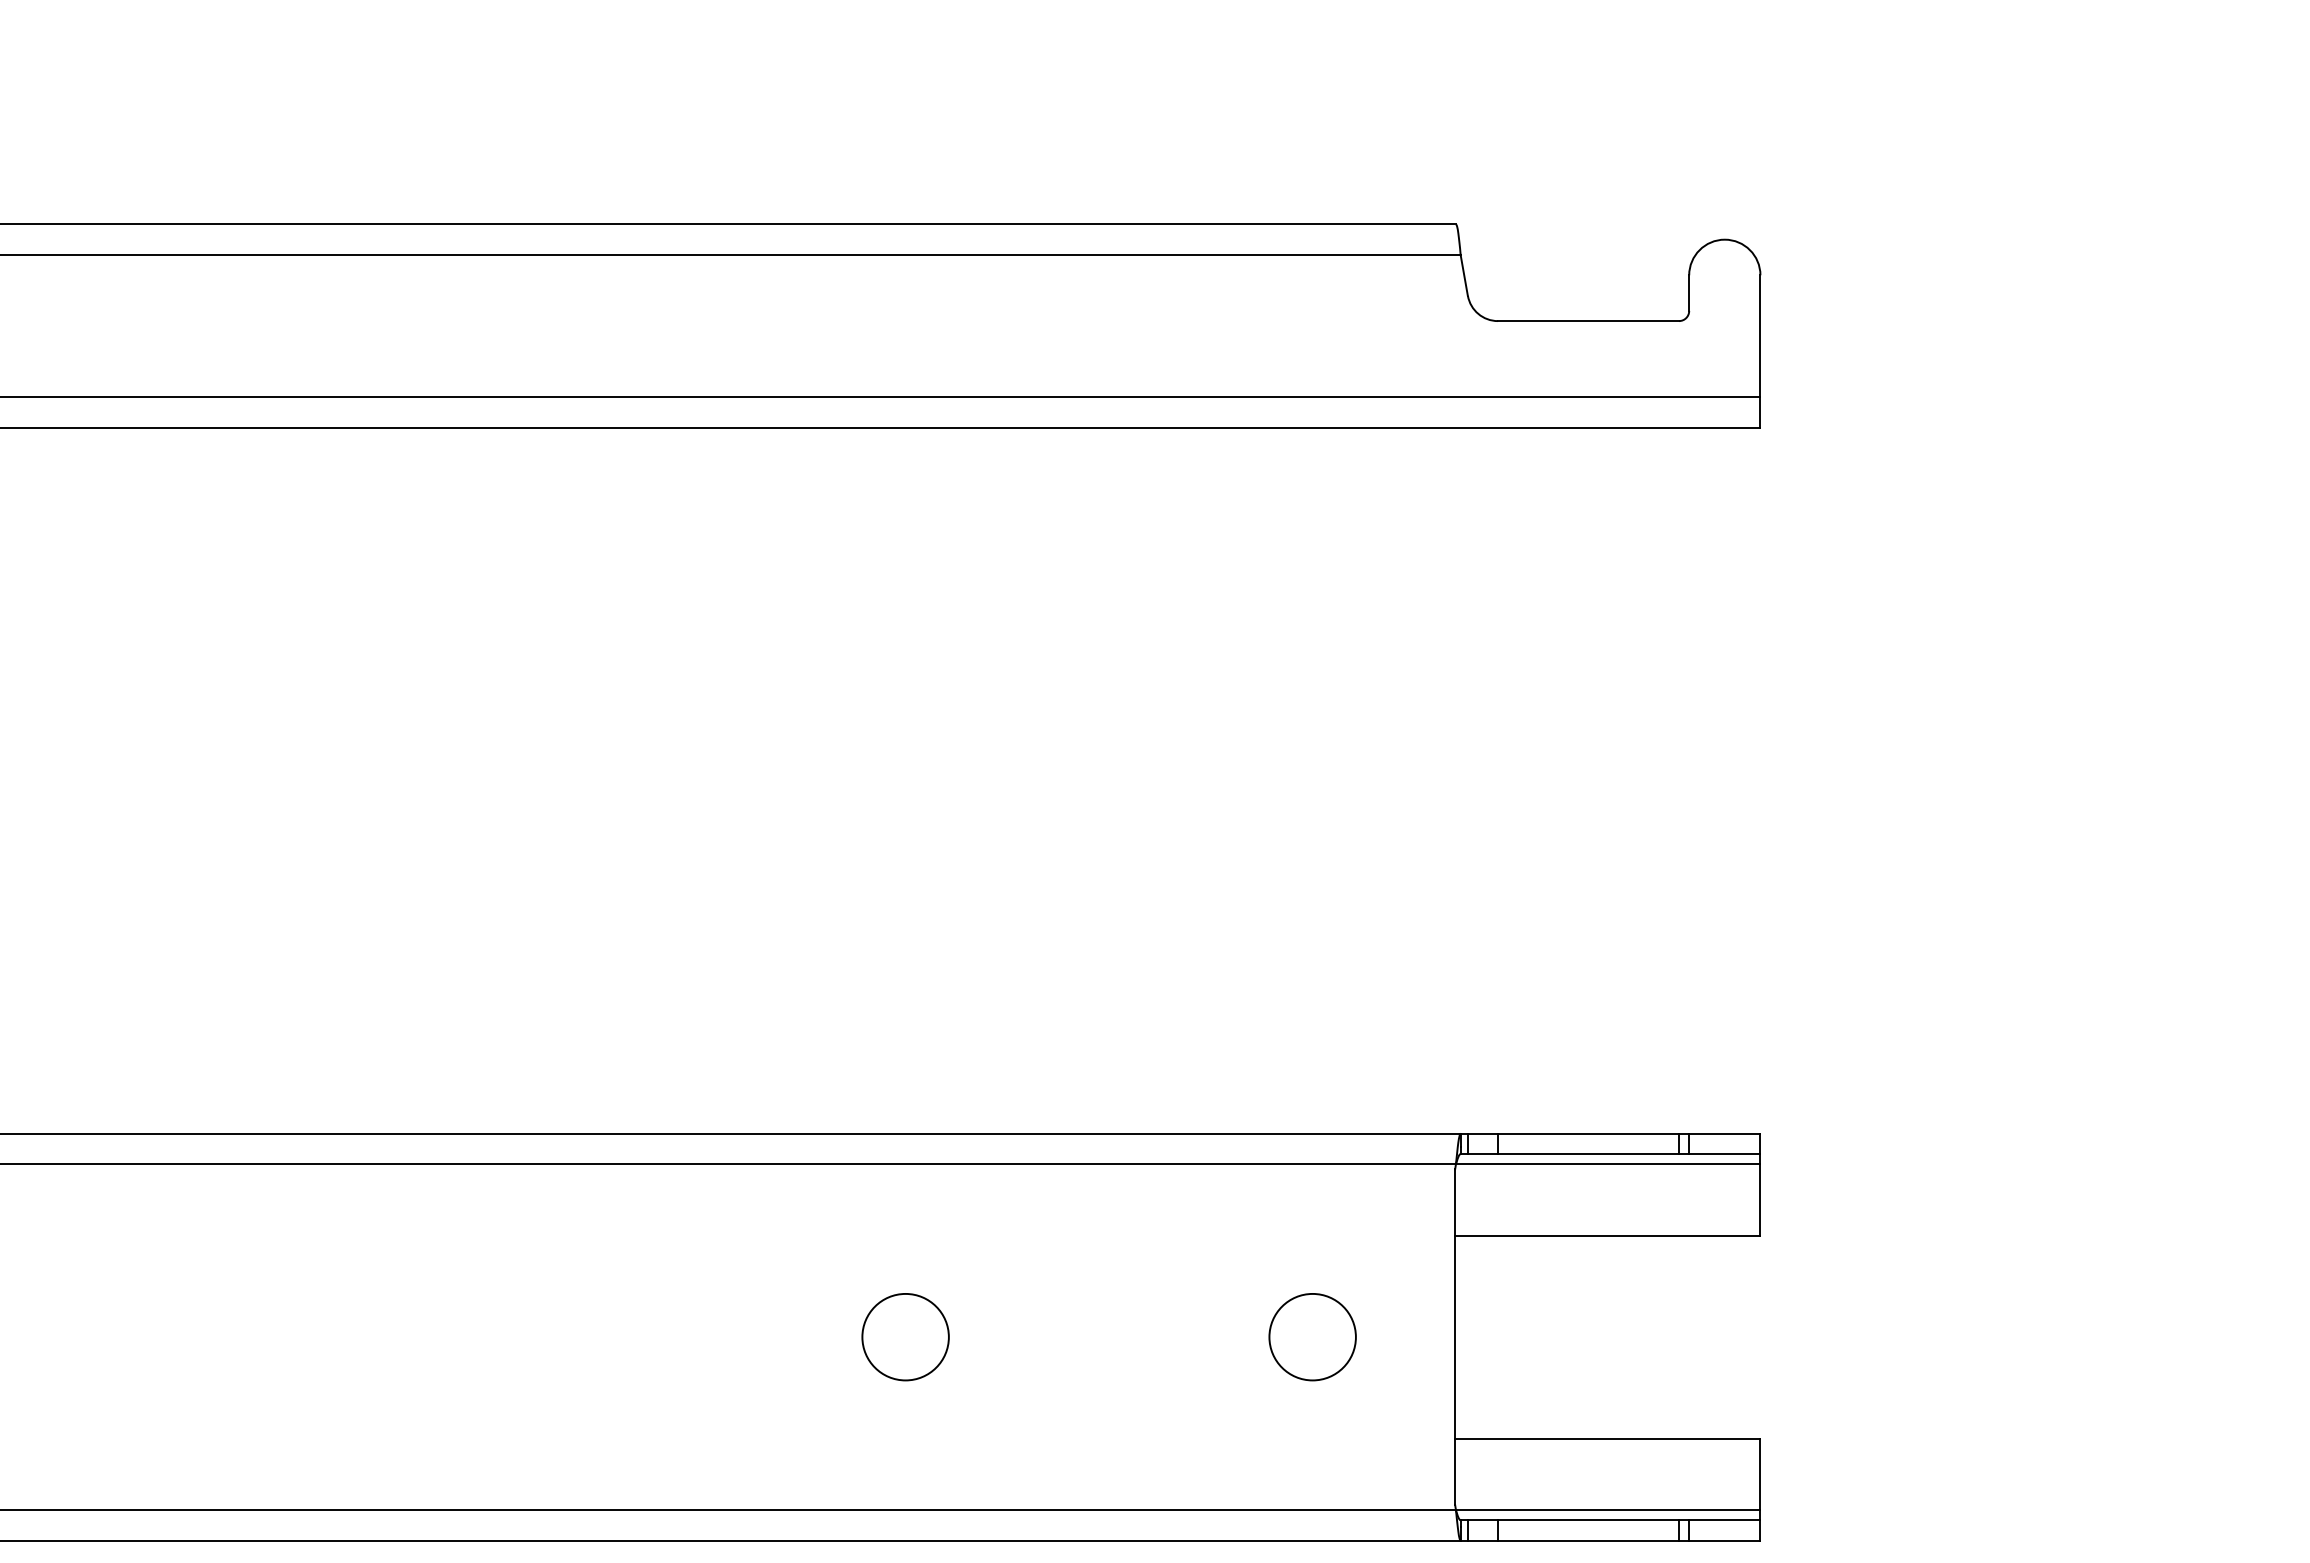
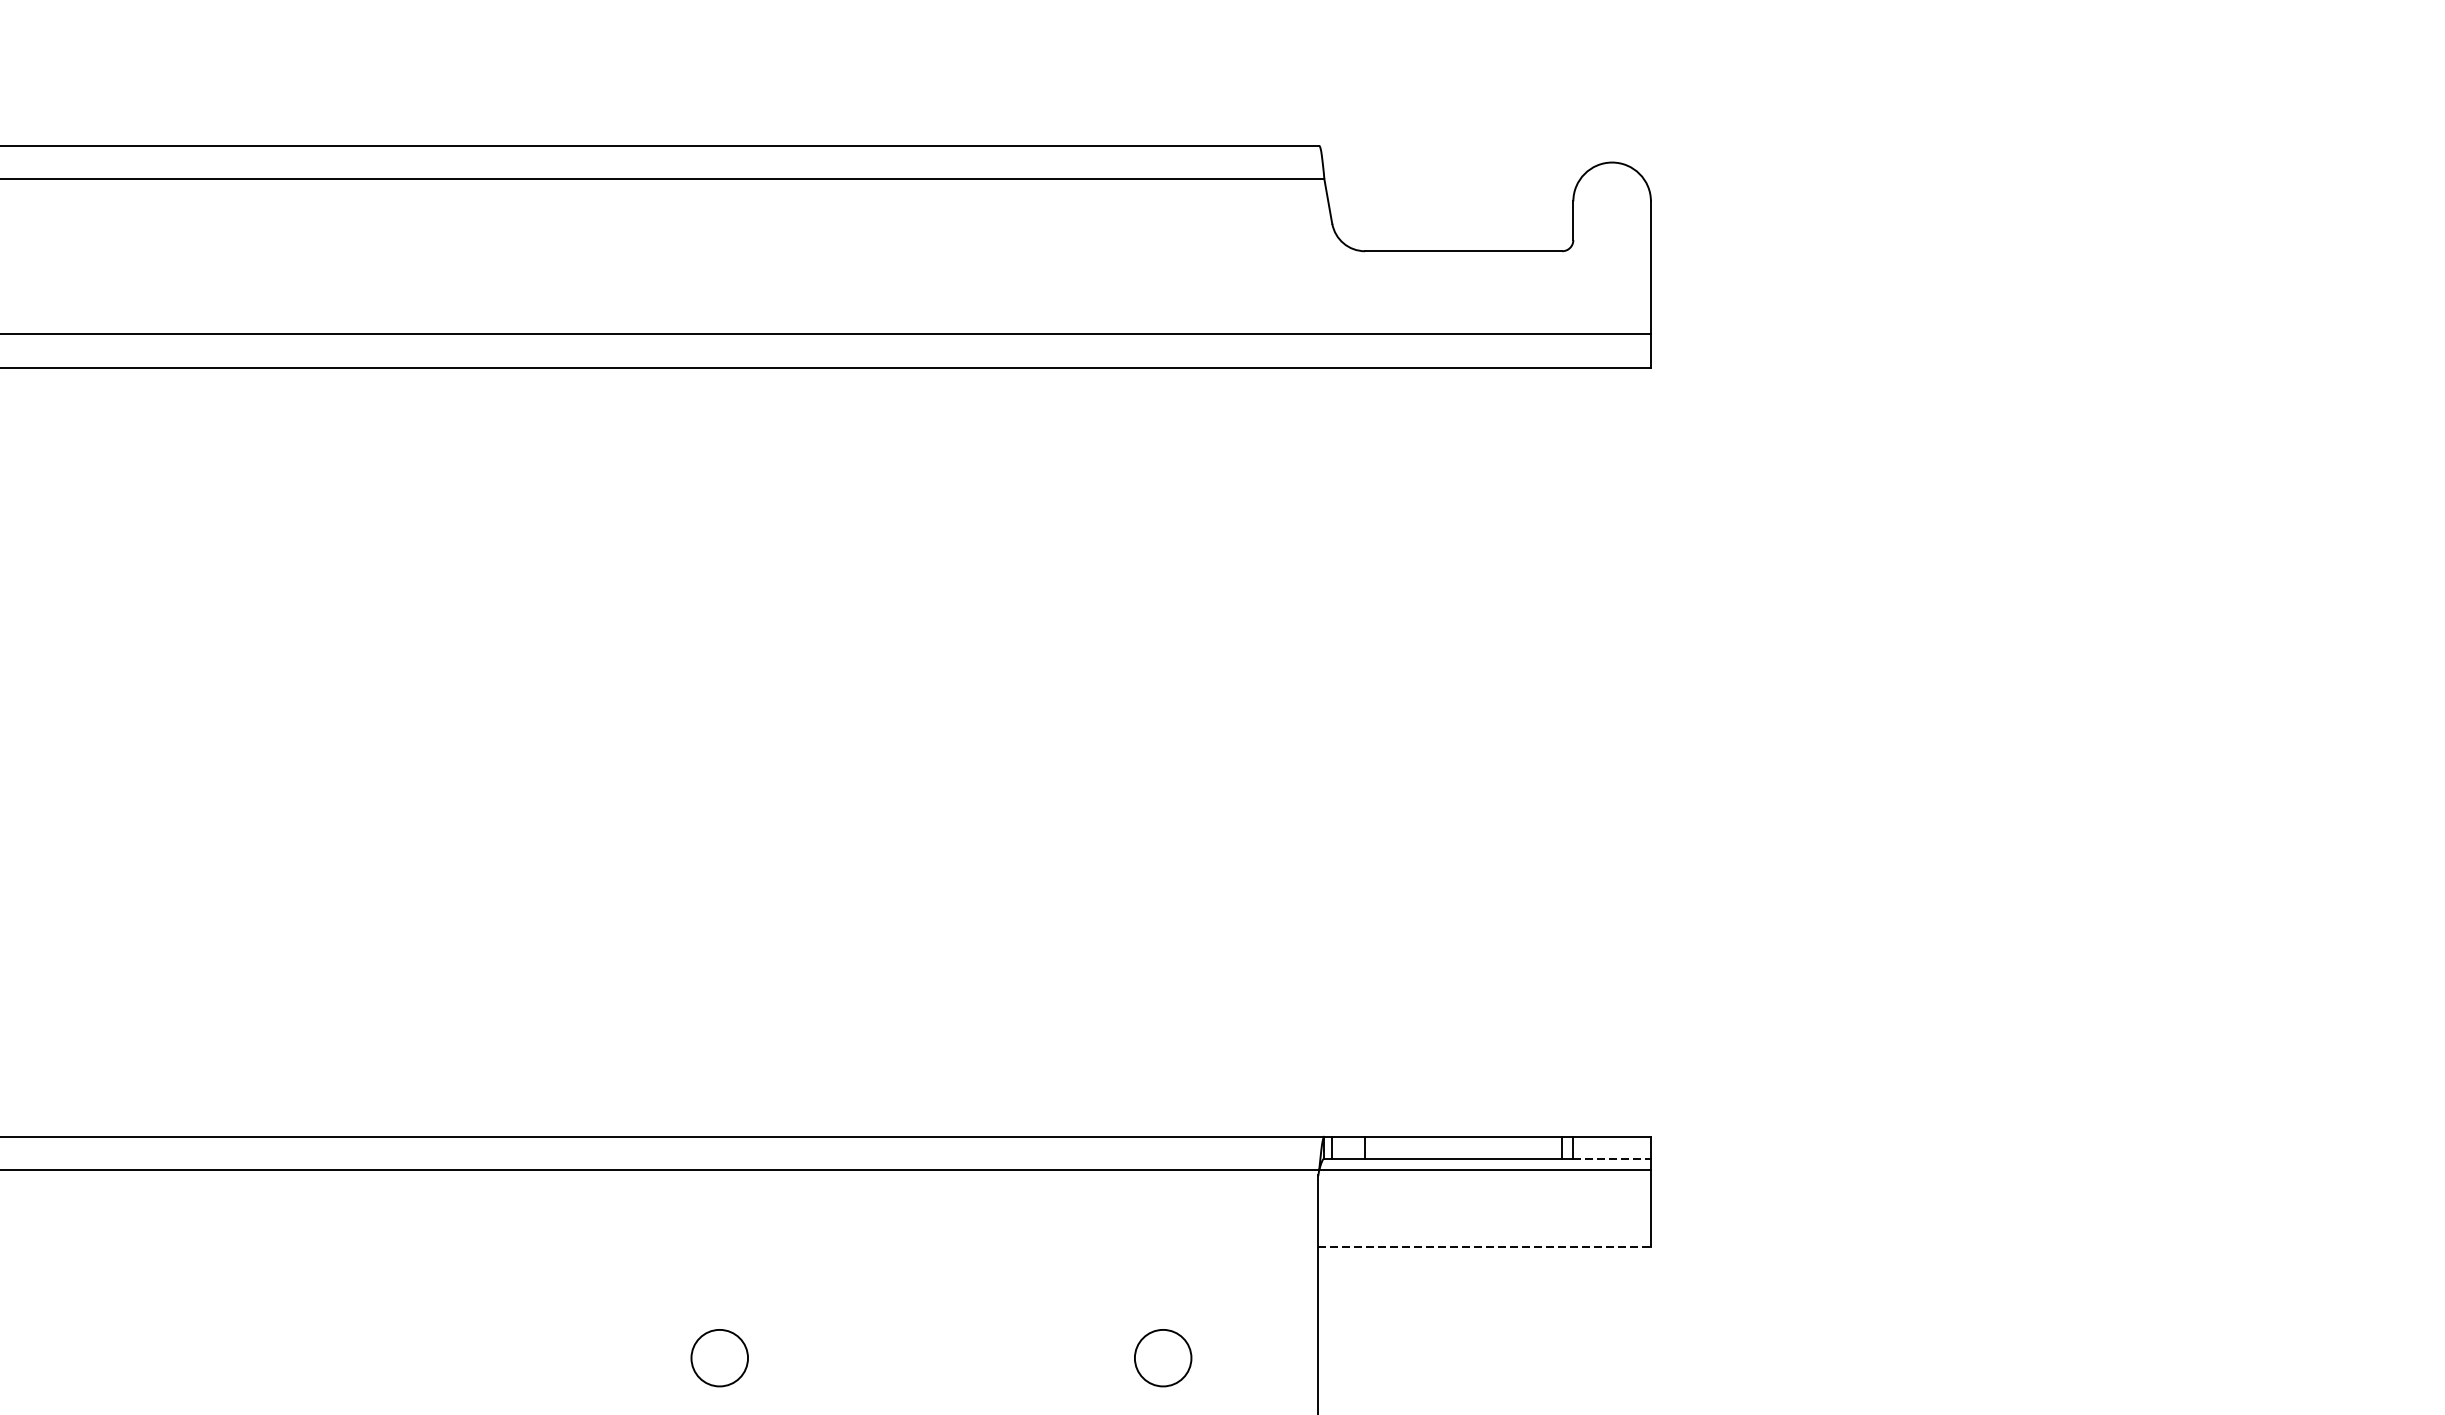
line: (1724, 1154) -> (1611, 1159), solid -> dashed
line: (1607, 1235) -> (1484, 1247), solid -> dashed
circle: (905, 1336) -> (719, 1357), size x0.6
circle: (1312, 1336) -> (1162, 1357), size x0.6

